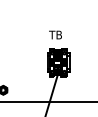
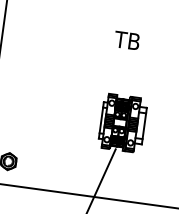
text: (55, 34) -> (127, 39), moved

